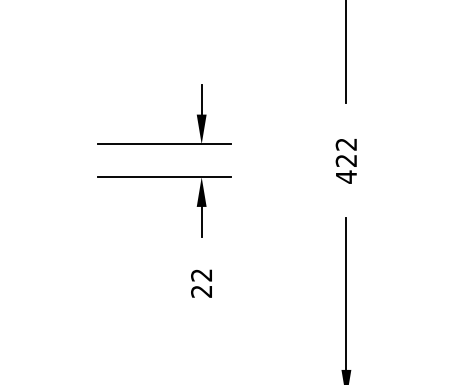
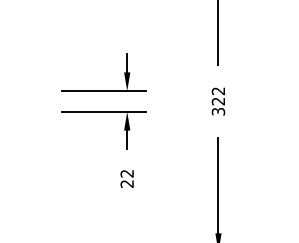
text: (346, 176) -> (218, 111), 422 -> 322

